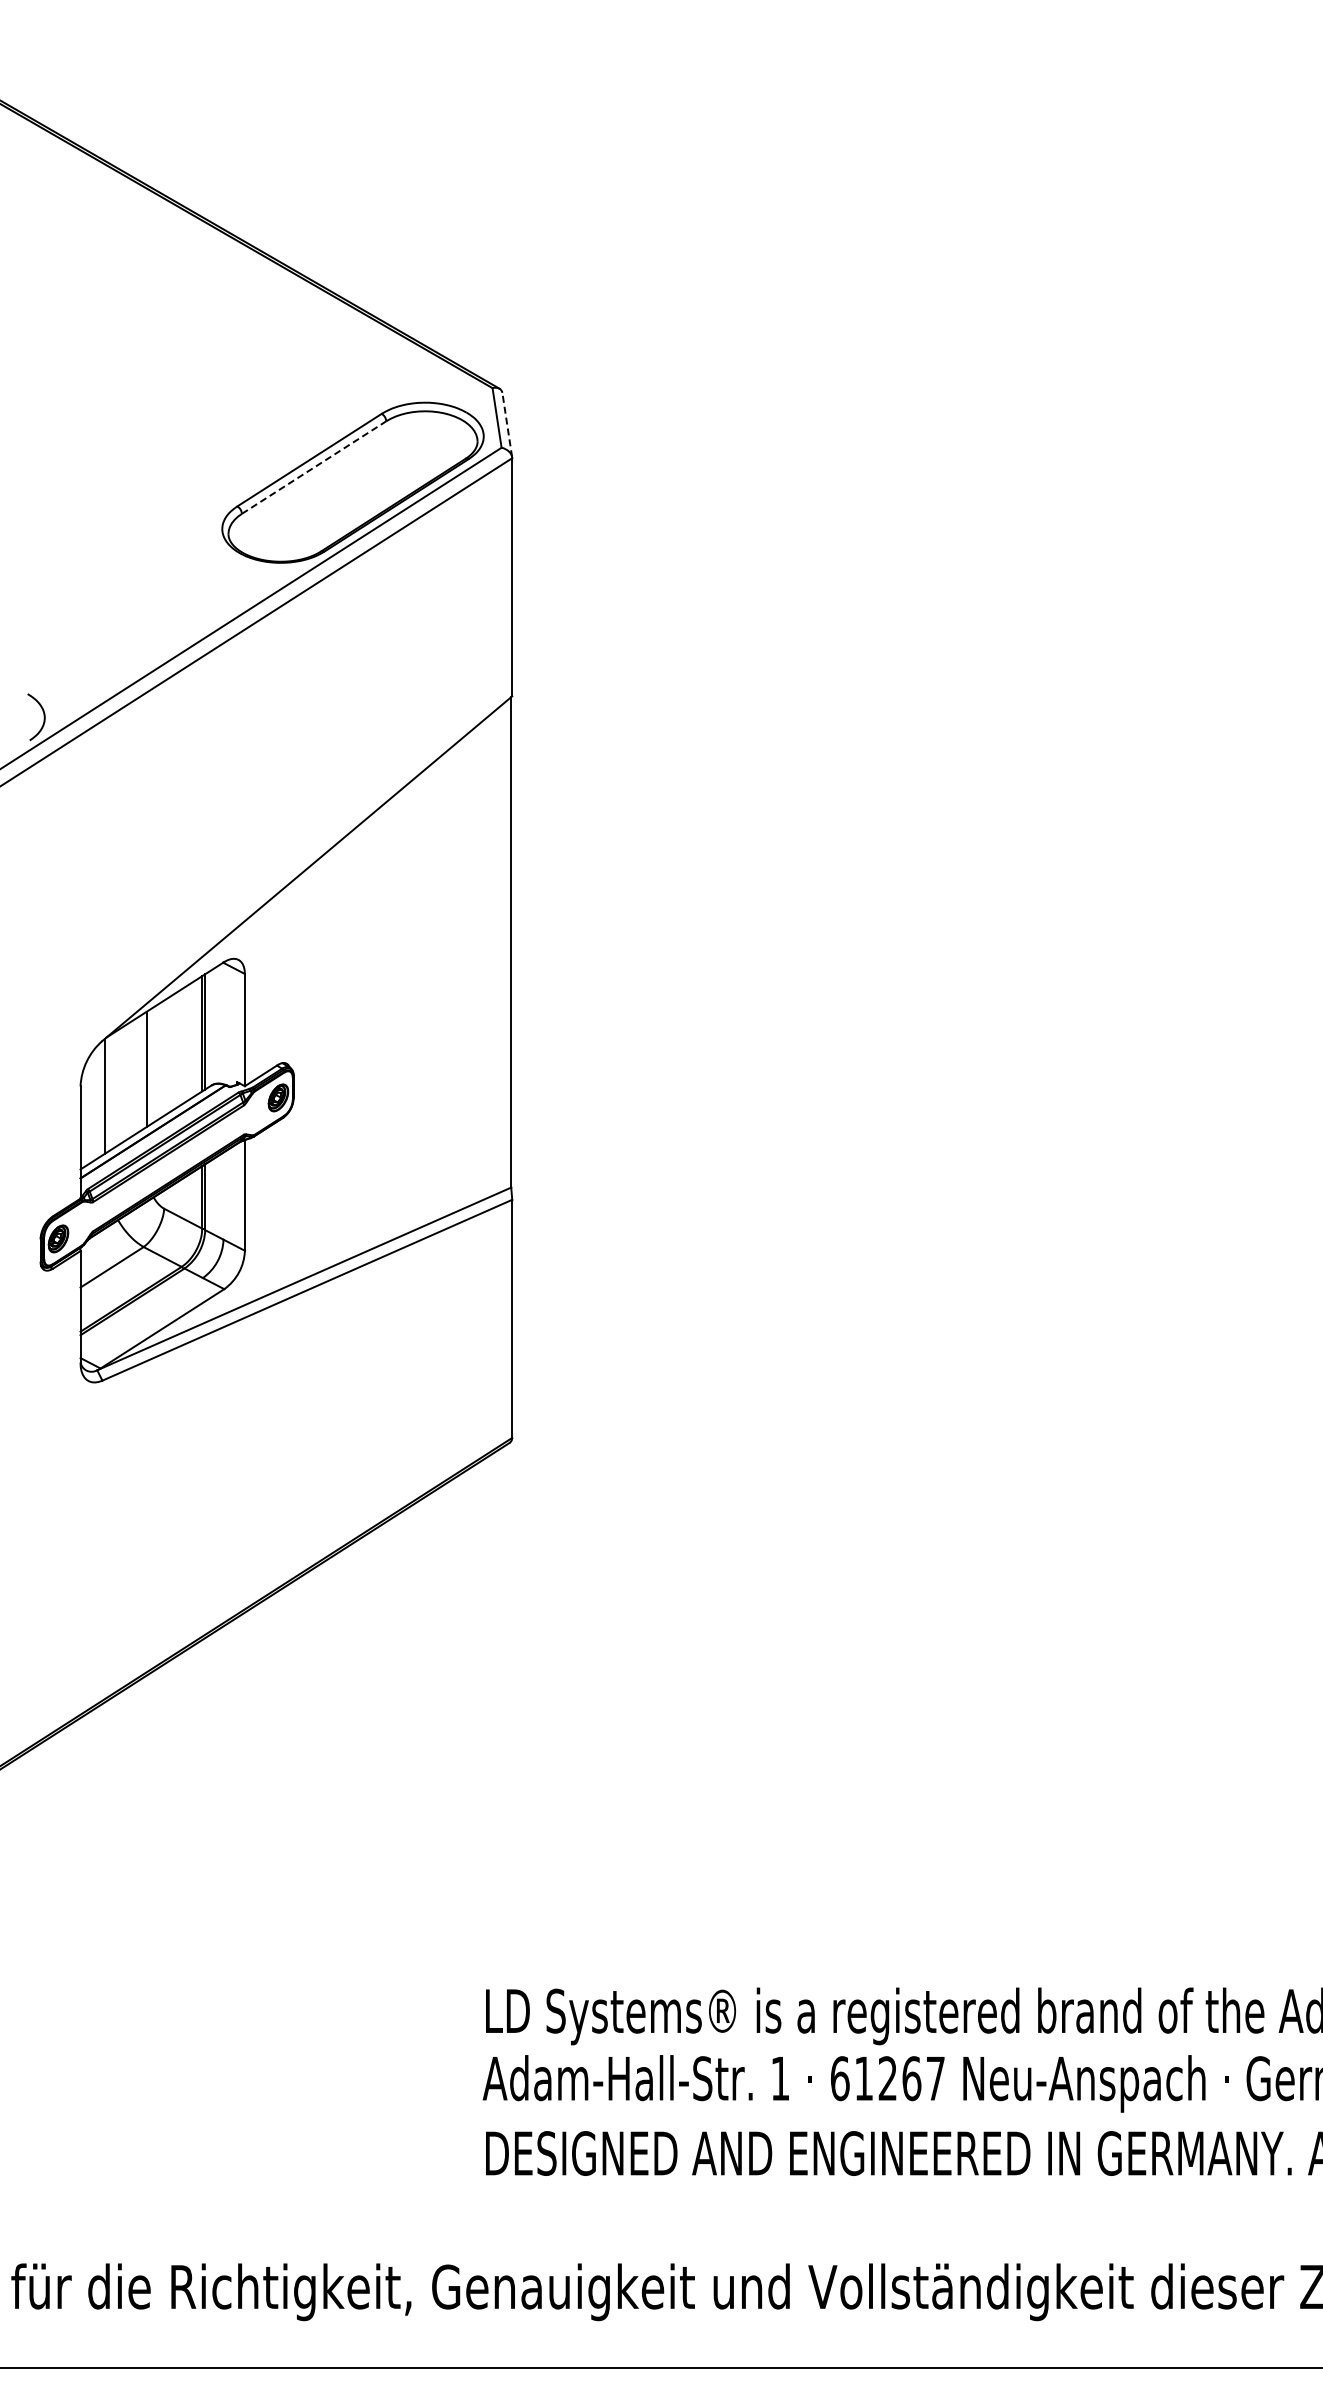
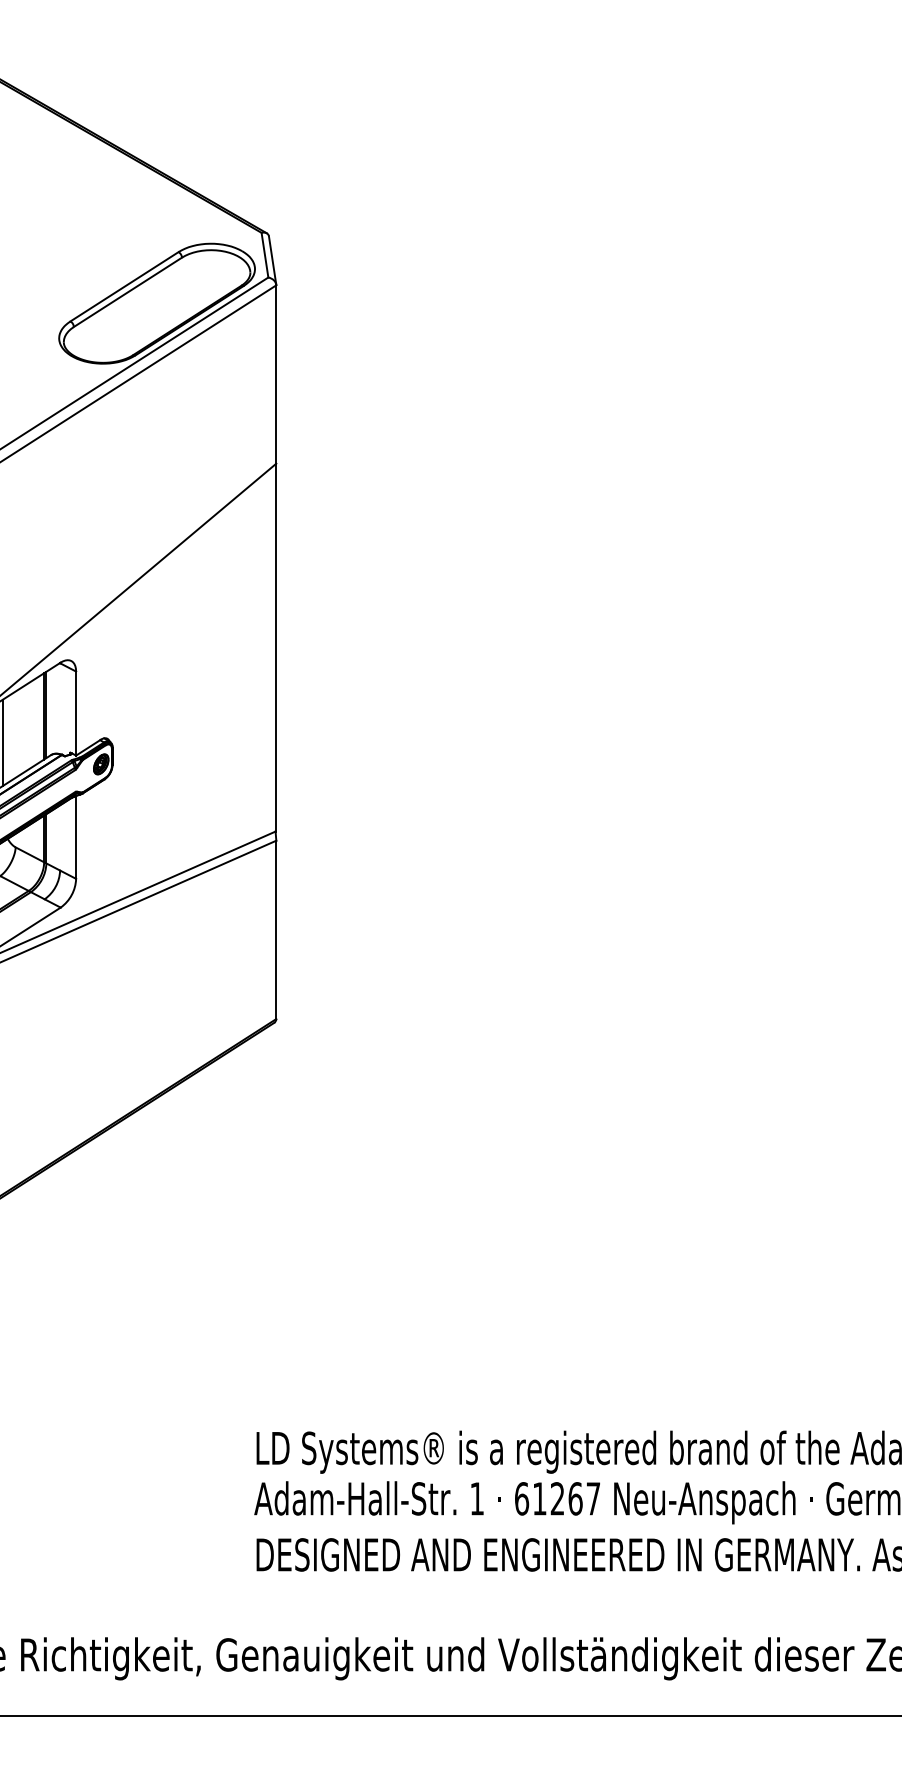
line: (507, 425) -> (272, 260), dashed -> solid
line: (314, 467) -> (128, 292), dashed -> solid

